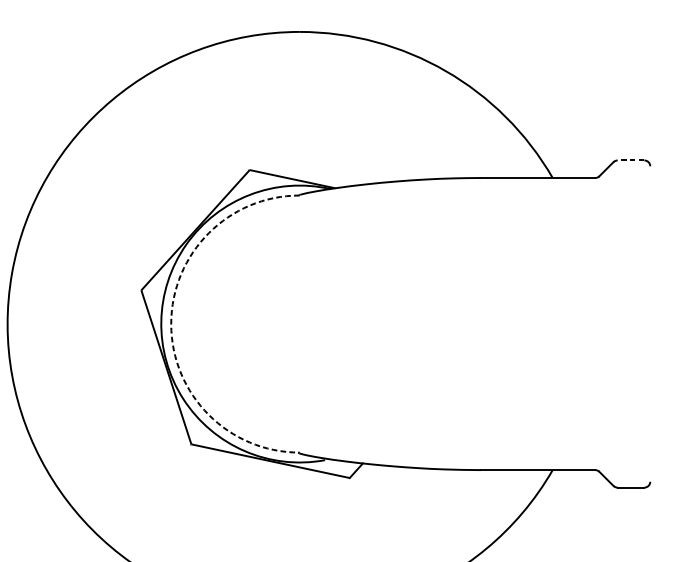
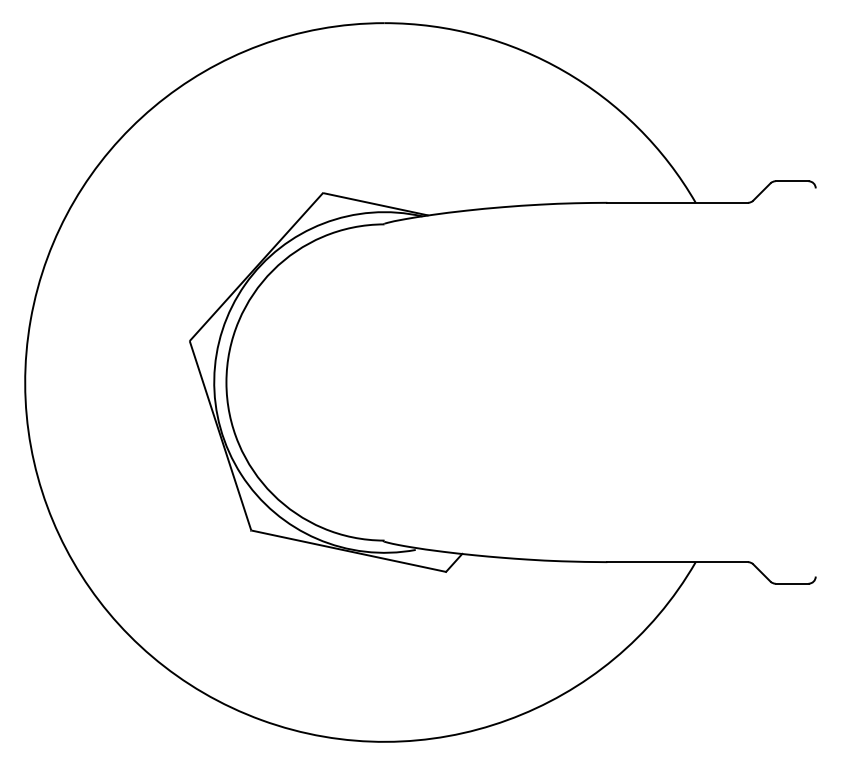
line: (630, 160) -> (791, 181), dashed -> solid
arc: (171, 324) -> (226, 382), dashed -> solid

